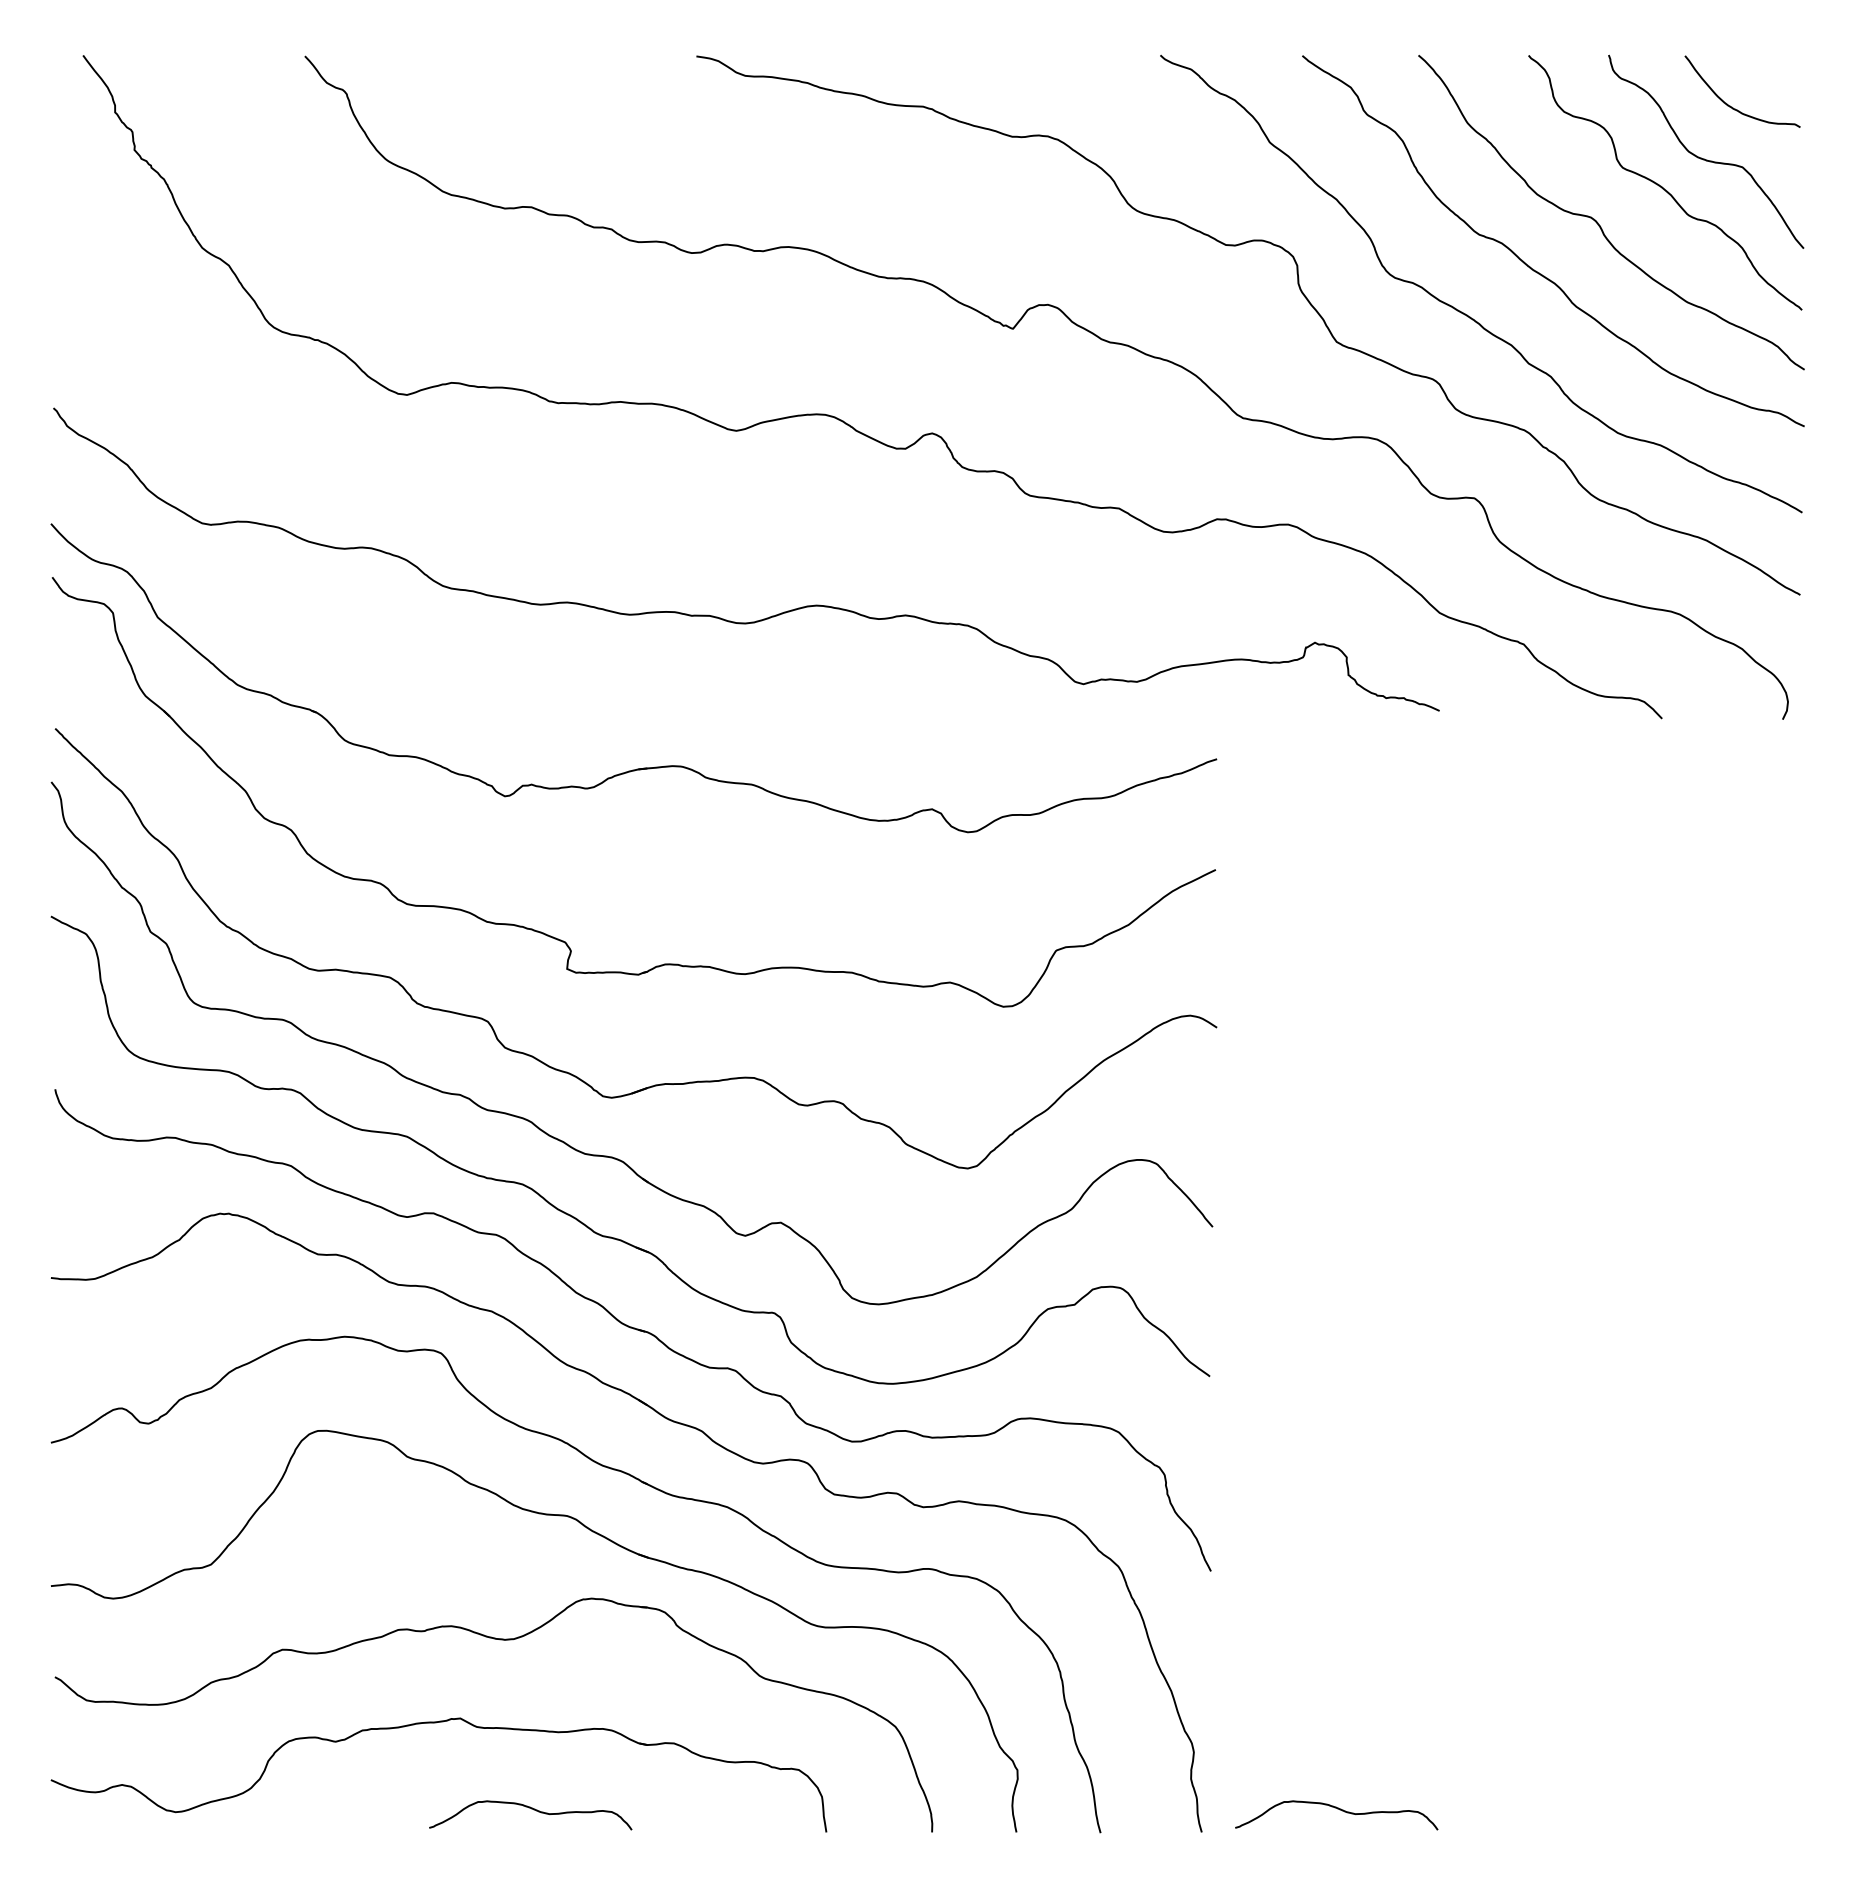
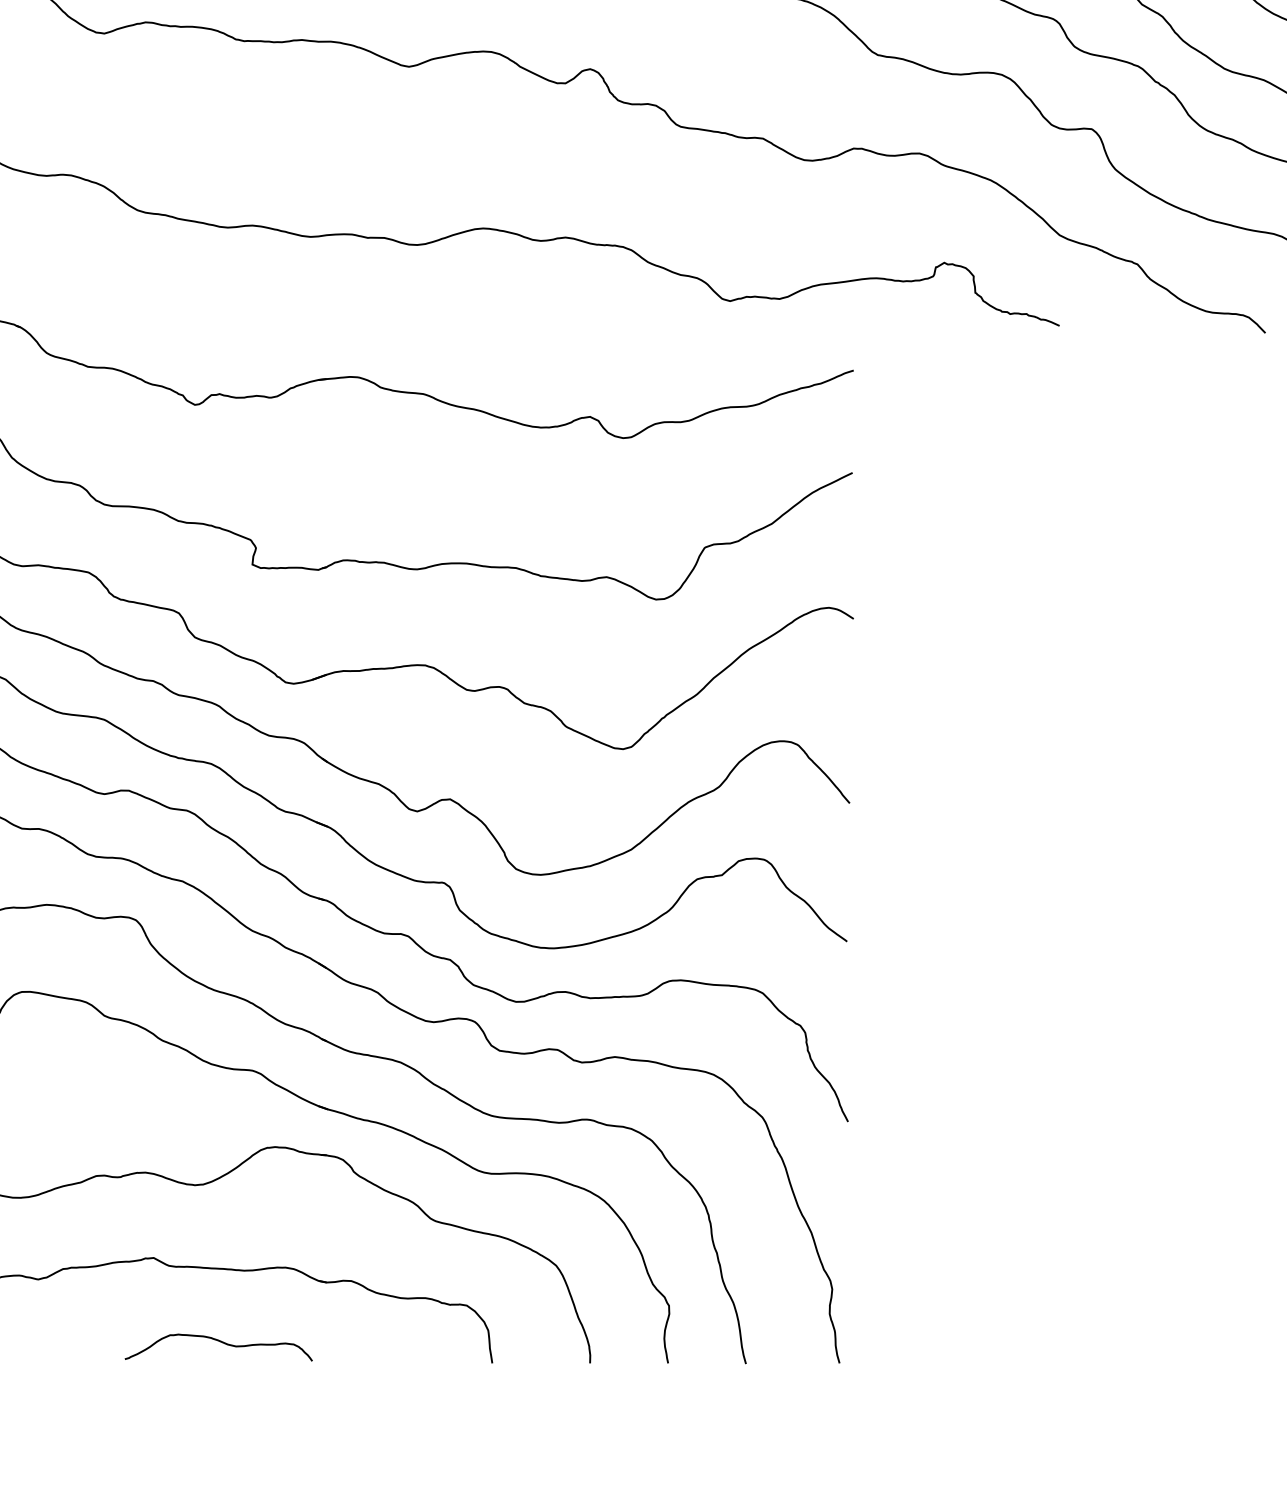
curve: (1339, 1810) -> (966, 1343), removed

